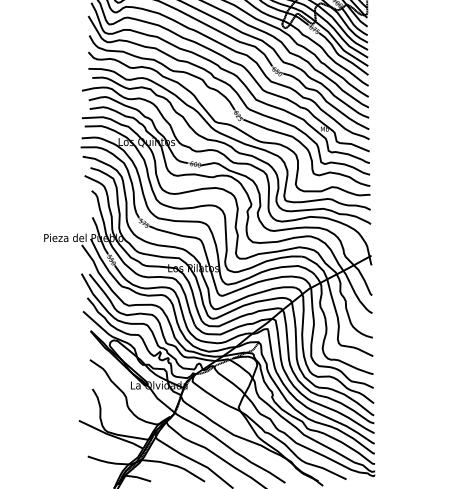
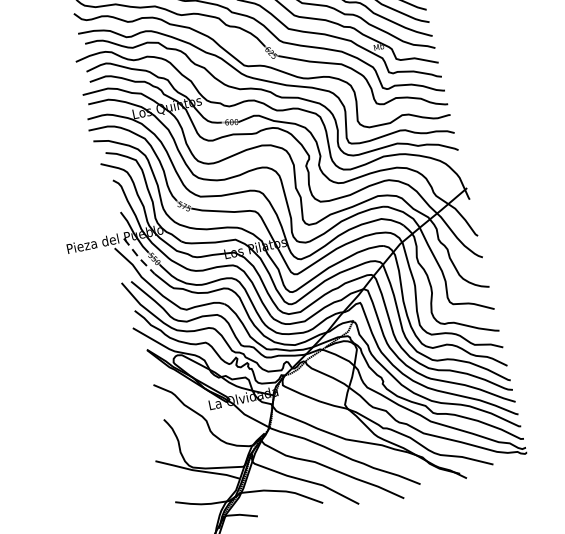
line: (99, 256) -> (138, 257), solid -> dashed

